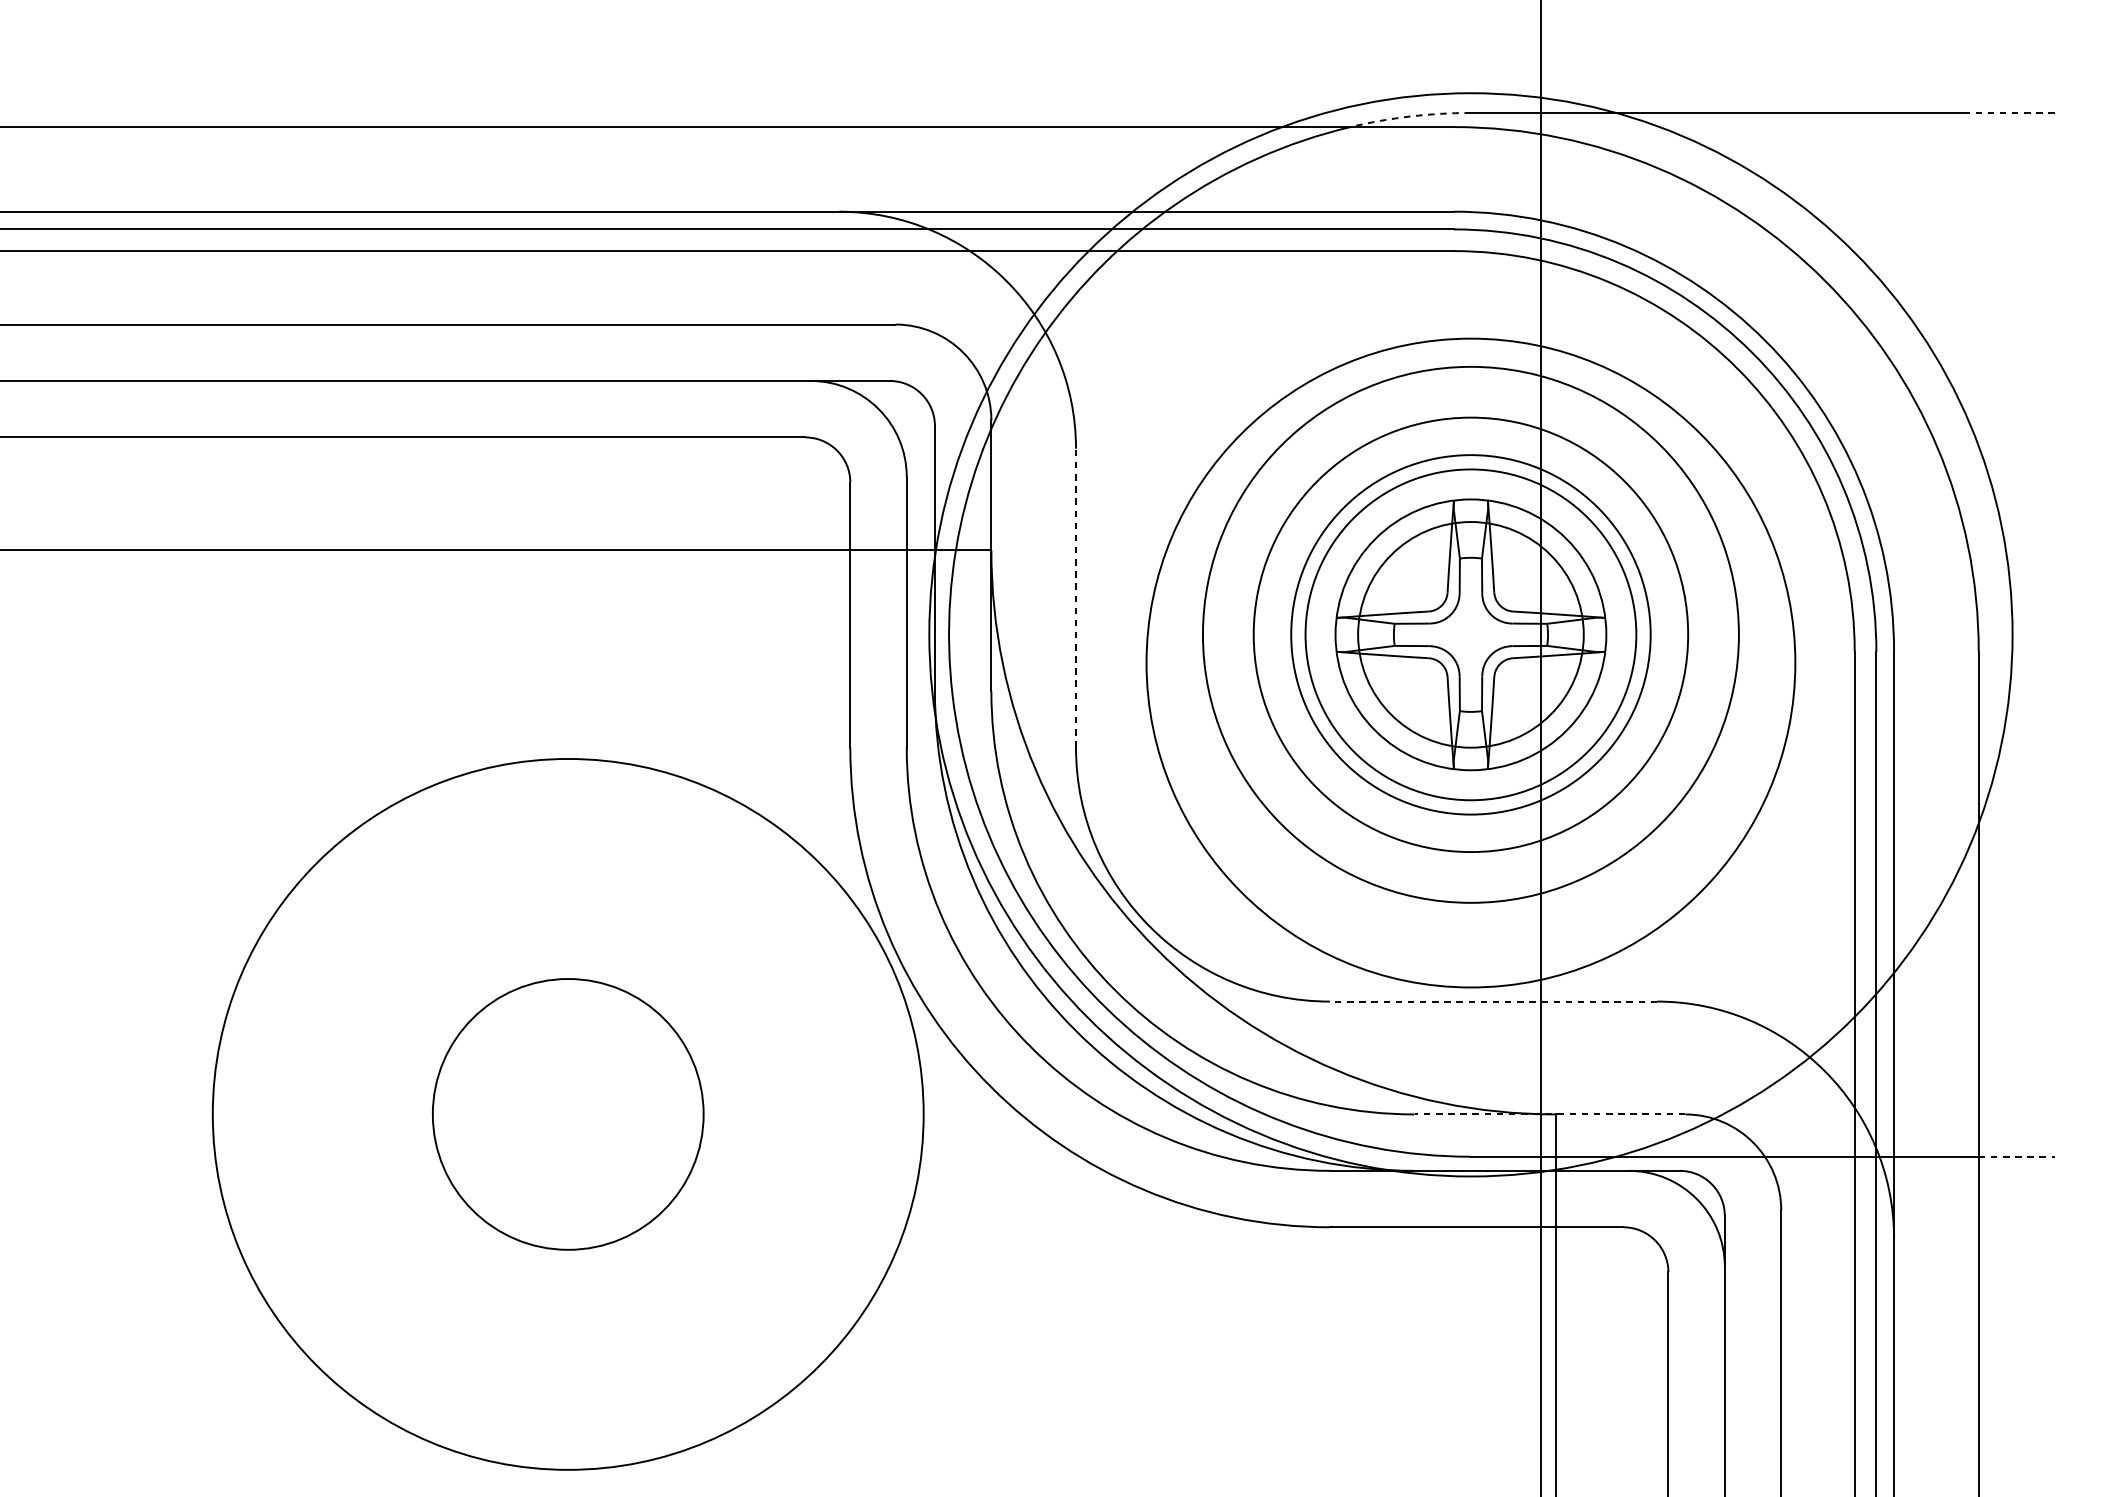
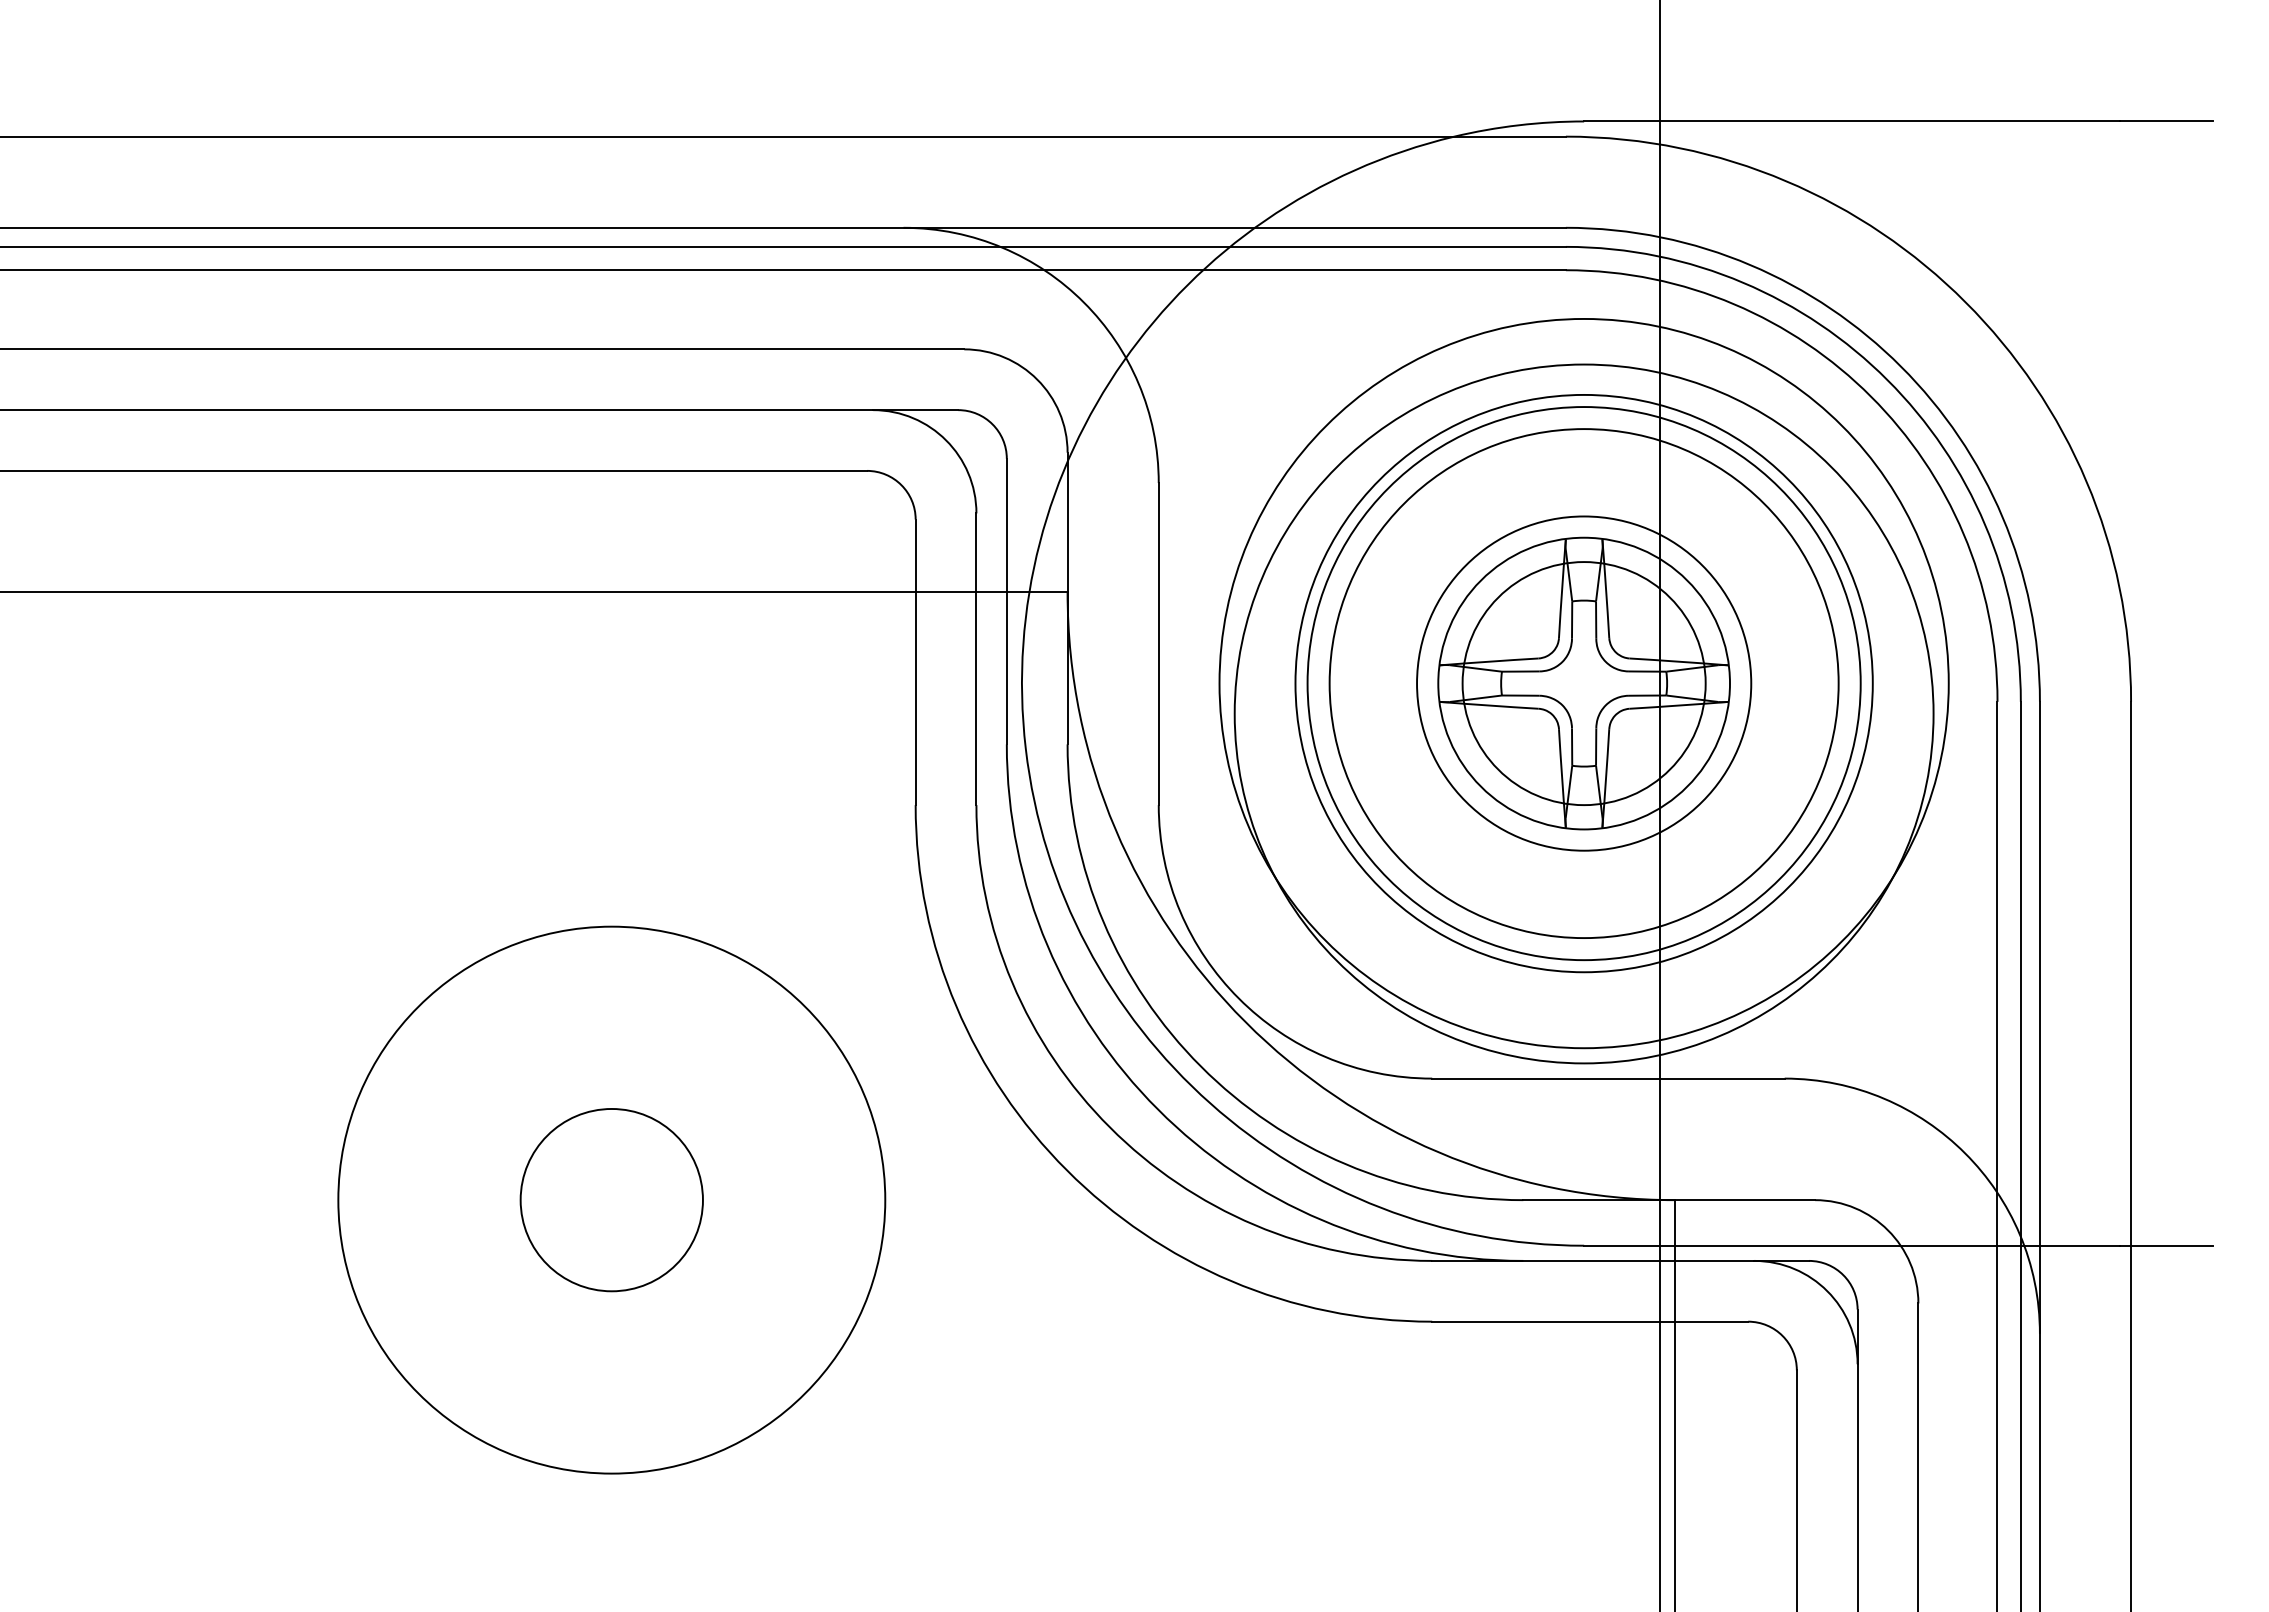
line: (2011, 113) -> (2166, 121), dashed -> solid
arc: (1410, 116) -> (1518, 125), dashed -> solid
line: (1075, 597) -> (1158, 643), dashed -> solid
circle: (1470, 634) -> (1583, 683), size x0.62
circle: (1470, 634) -> (1583, 683), size x1.43
circle: (1470, 634) -> (1583, 683), size x1.43
circle: (1471, 634) -> (1584, 683), size x0.71
line: (1492, 1001) -> (1607, 1078), dashed -> solid
circle: (567, 1113) -> (611, 1199), size x0.62
circle: (567, 1113) -> (611, 1199), size x0.71
line: (1550, 1114) -> (1669, 1200), dashed -> solid
line: (2017, 1156) -> (2172, 1245), dashed -> solid

